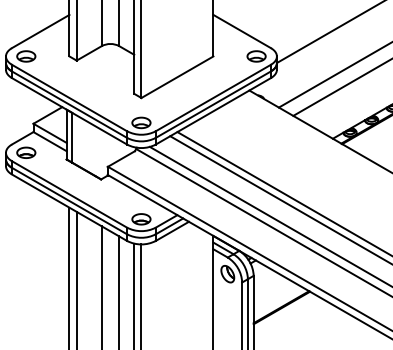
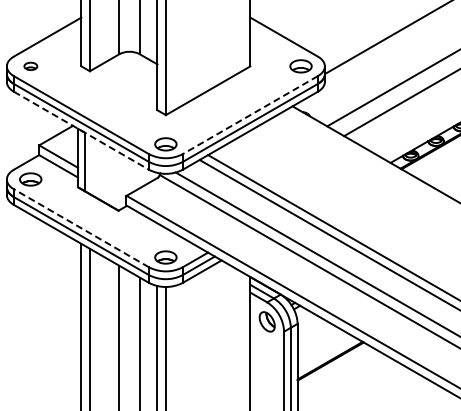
part: (26, 56) -> (30, 66), size x0.6
line: (212, 98) -> (249, 115), solid -> dashed
line: (69, 111) -> (81, 130), solid -> dashed
line: (69, 194) -> (81, 228), solid -> dashed

